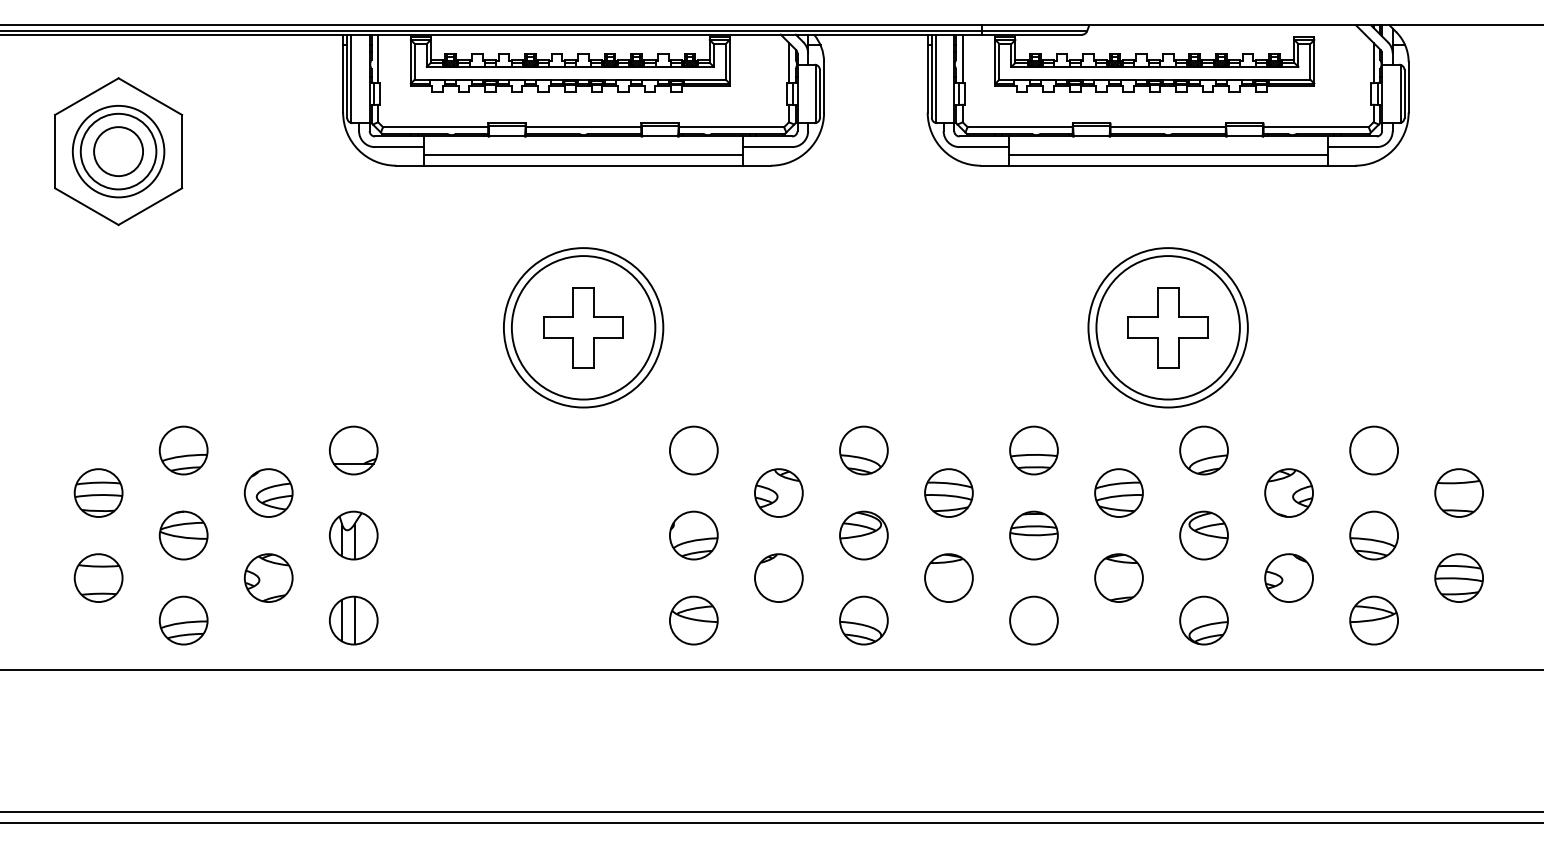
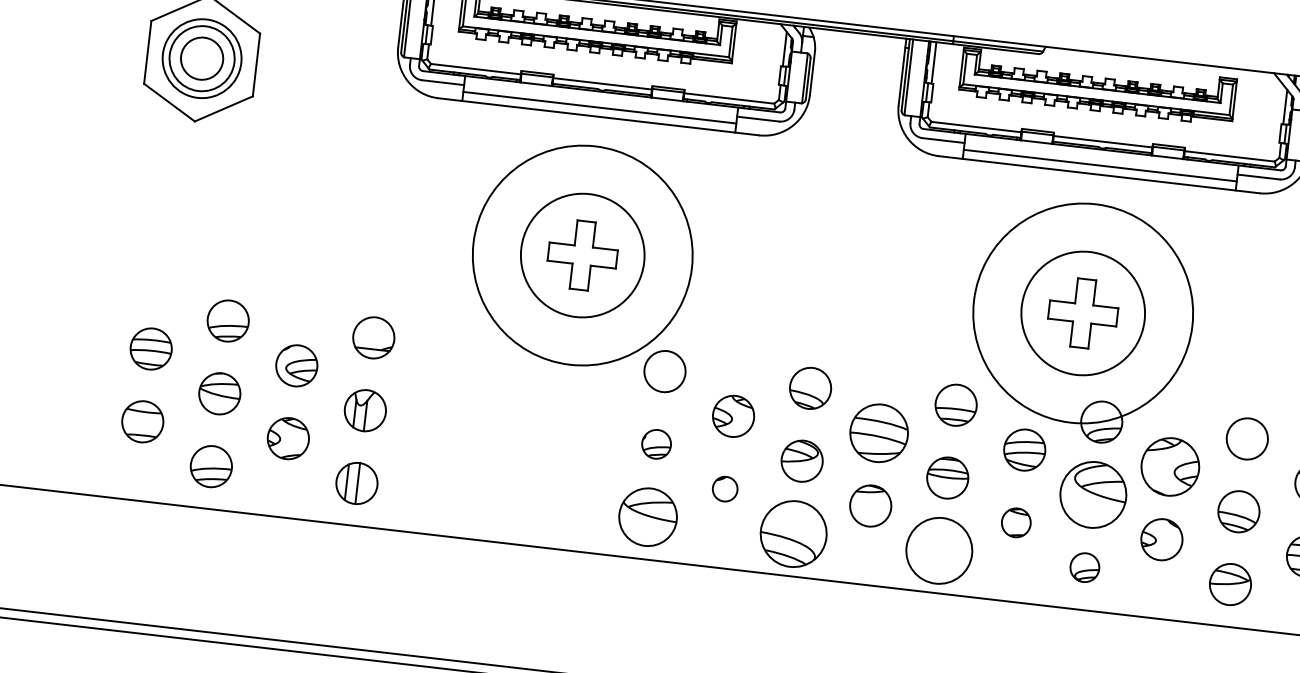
circle: (583, 327) -> (582, 255), size x1.6
circle: (1167, 327) -> (1082, 313), size x1.6
part: (948, 492) -> (878, 432), size x1.4
part: (1288, 492) -> (1169, 466), size x1.4
part: (693, 535) -> (656, 444), size x0.7
part: (1203, 535) -> (1092, 494), size x1.6
part: (778, 577) -> (724, 488), size x0.6
part: (1118, 577) -> (1015, 522), size x0.7
part: (693, 620) -> (647, 517), size x1.4
part: (863, 620) -> (793, 533), size x1.6
circle: (1033, 620) -> (938, 550), size x1.6
part: (1203, 620) -> (1084, 567), size x0.7

